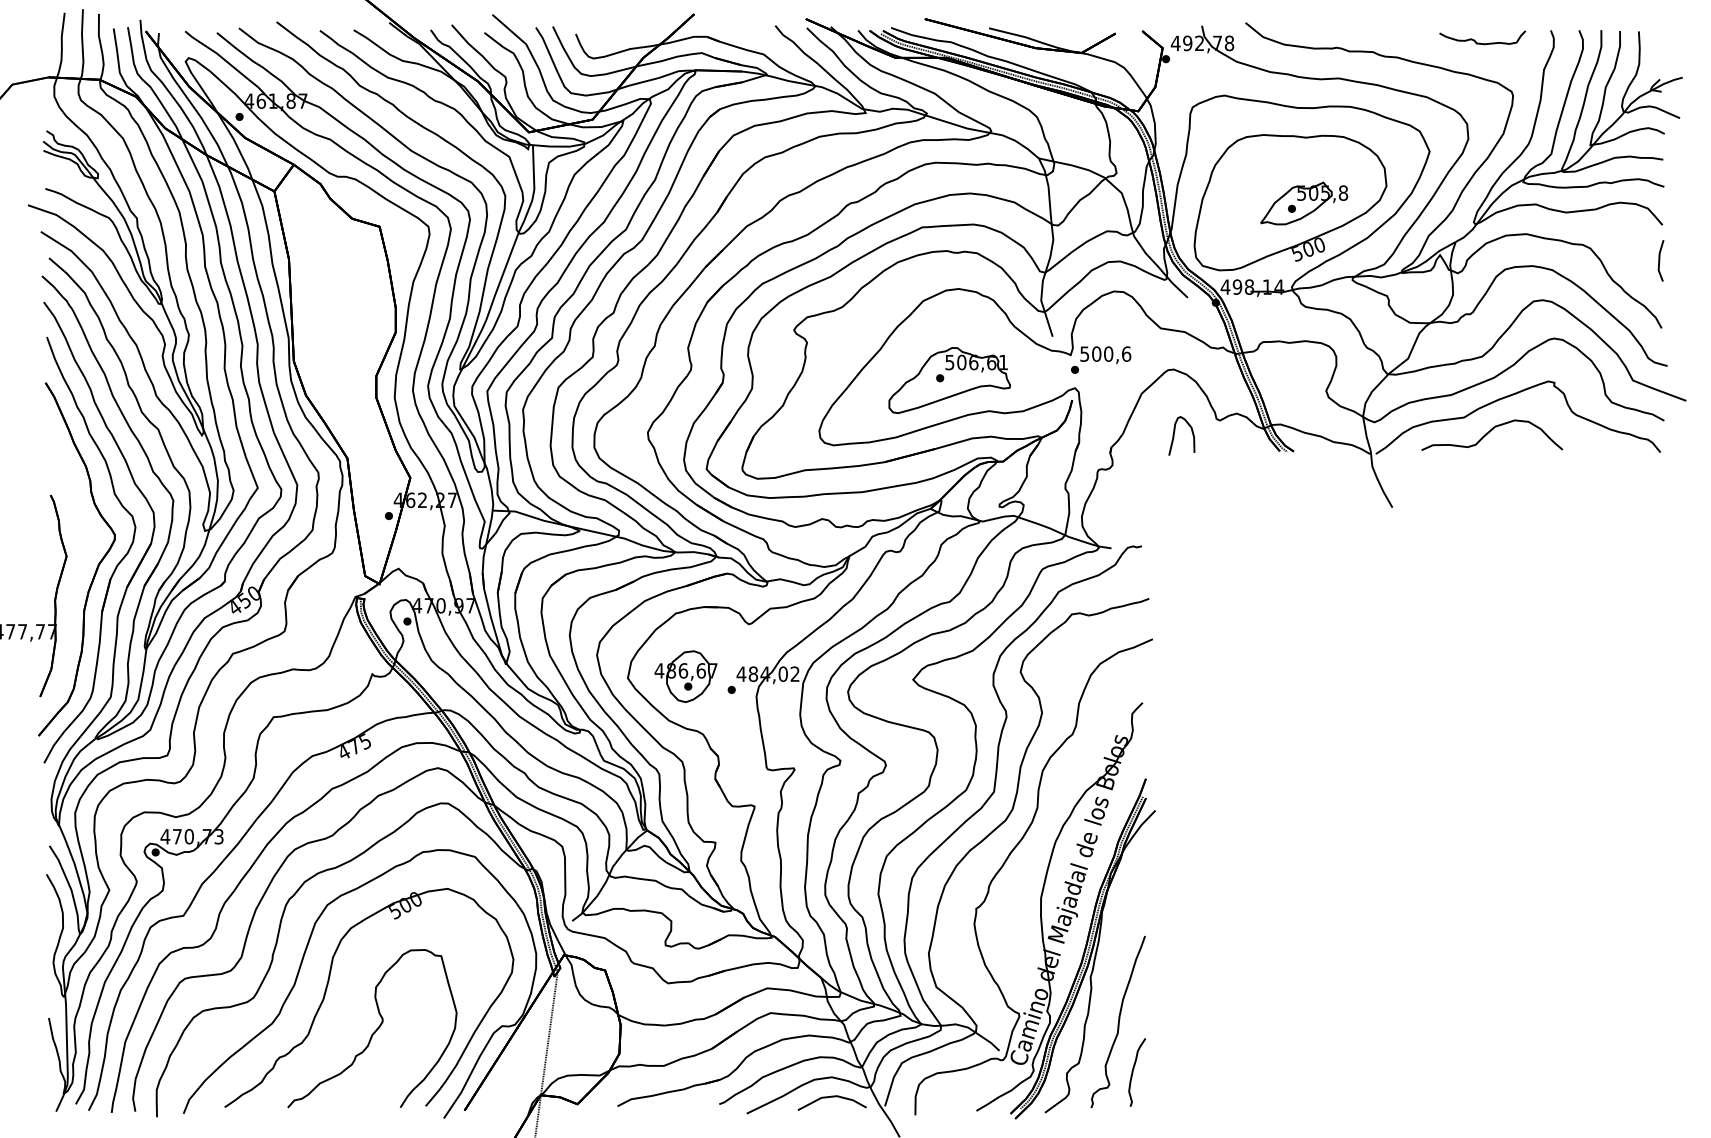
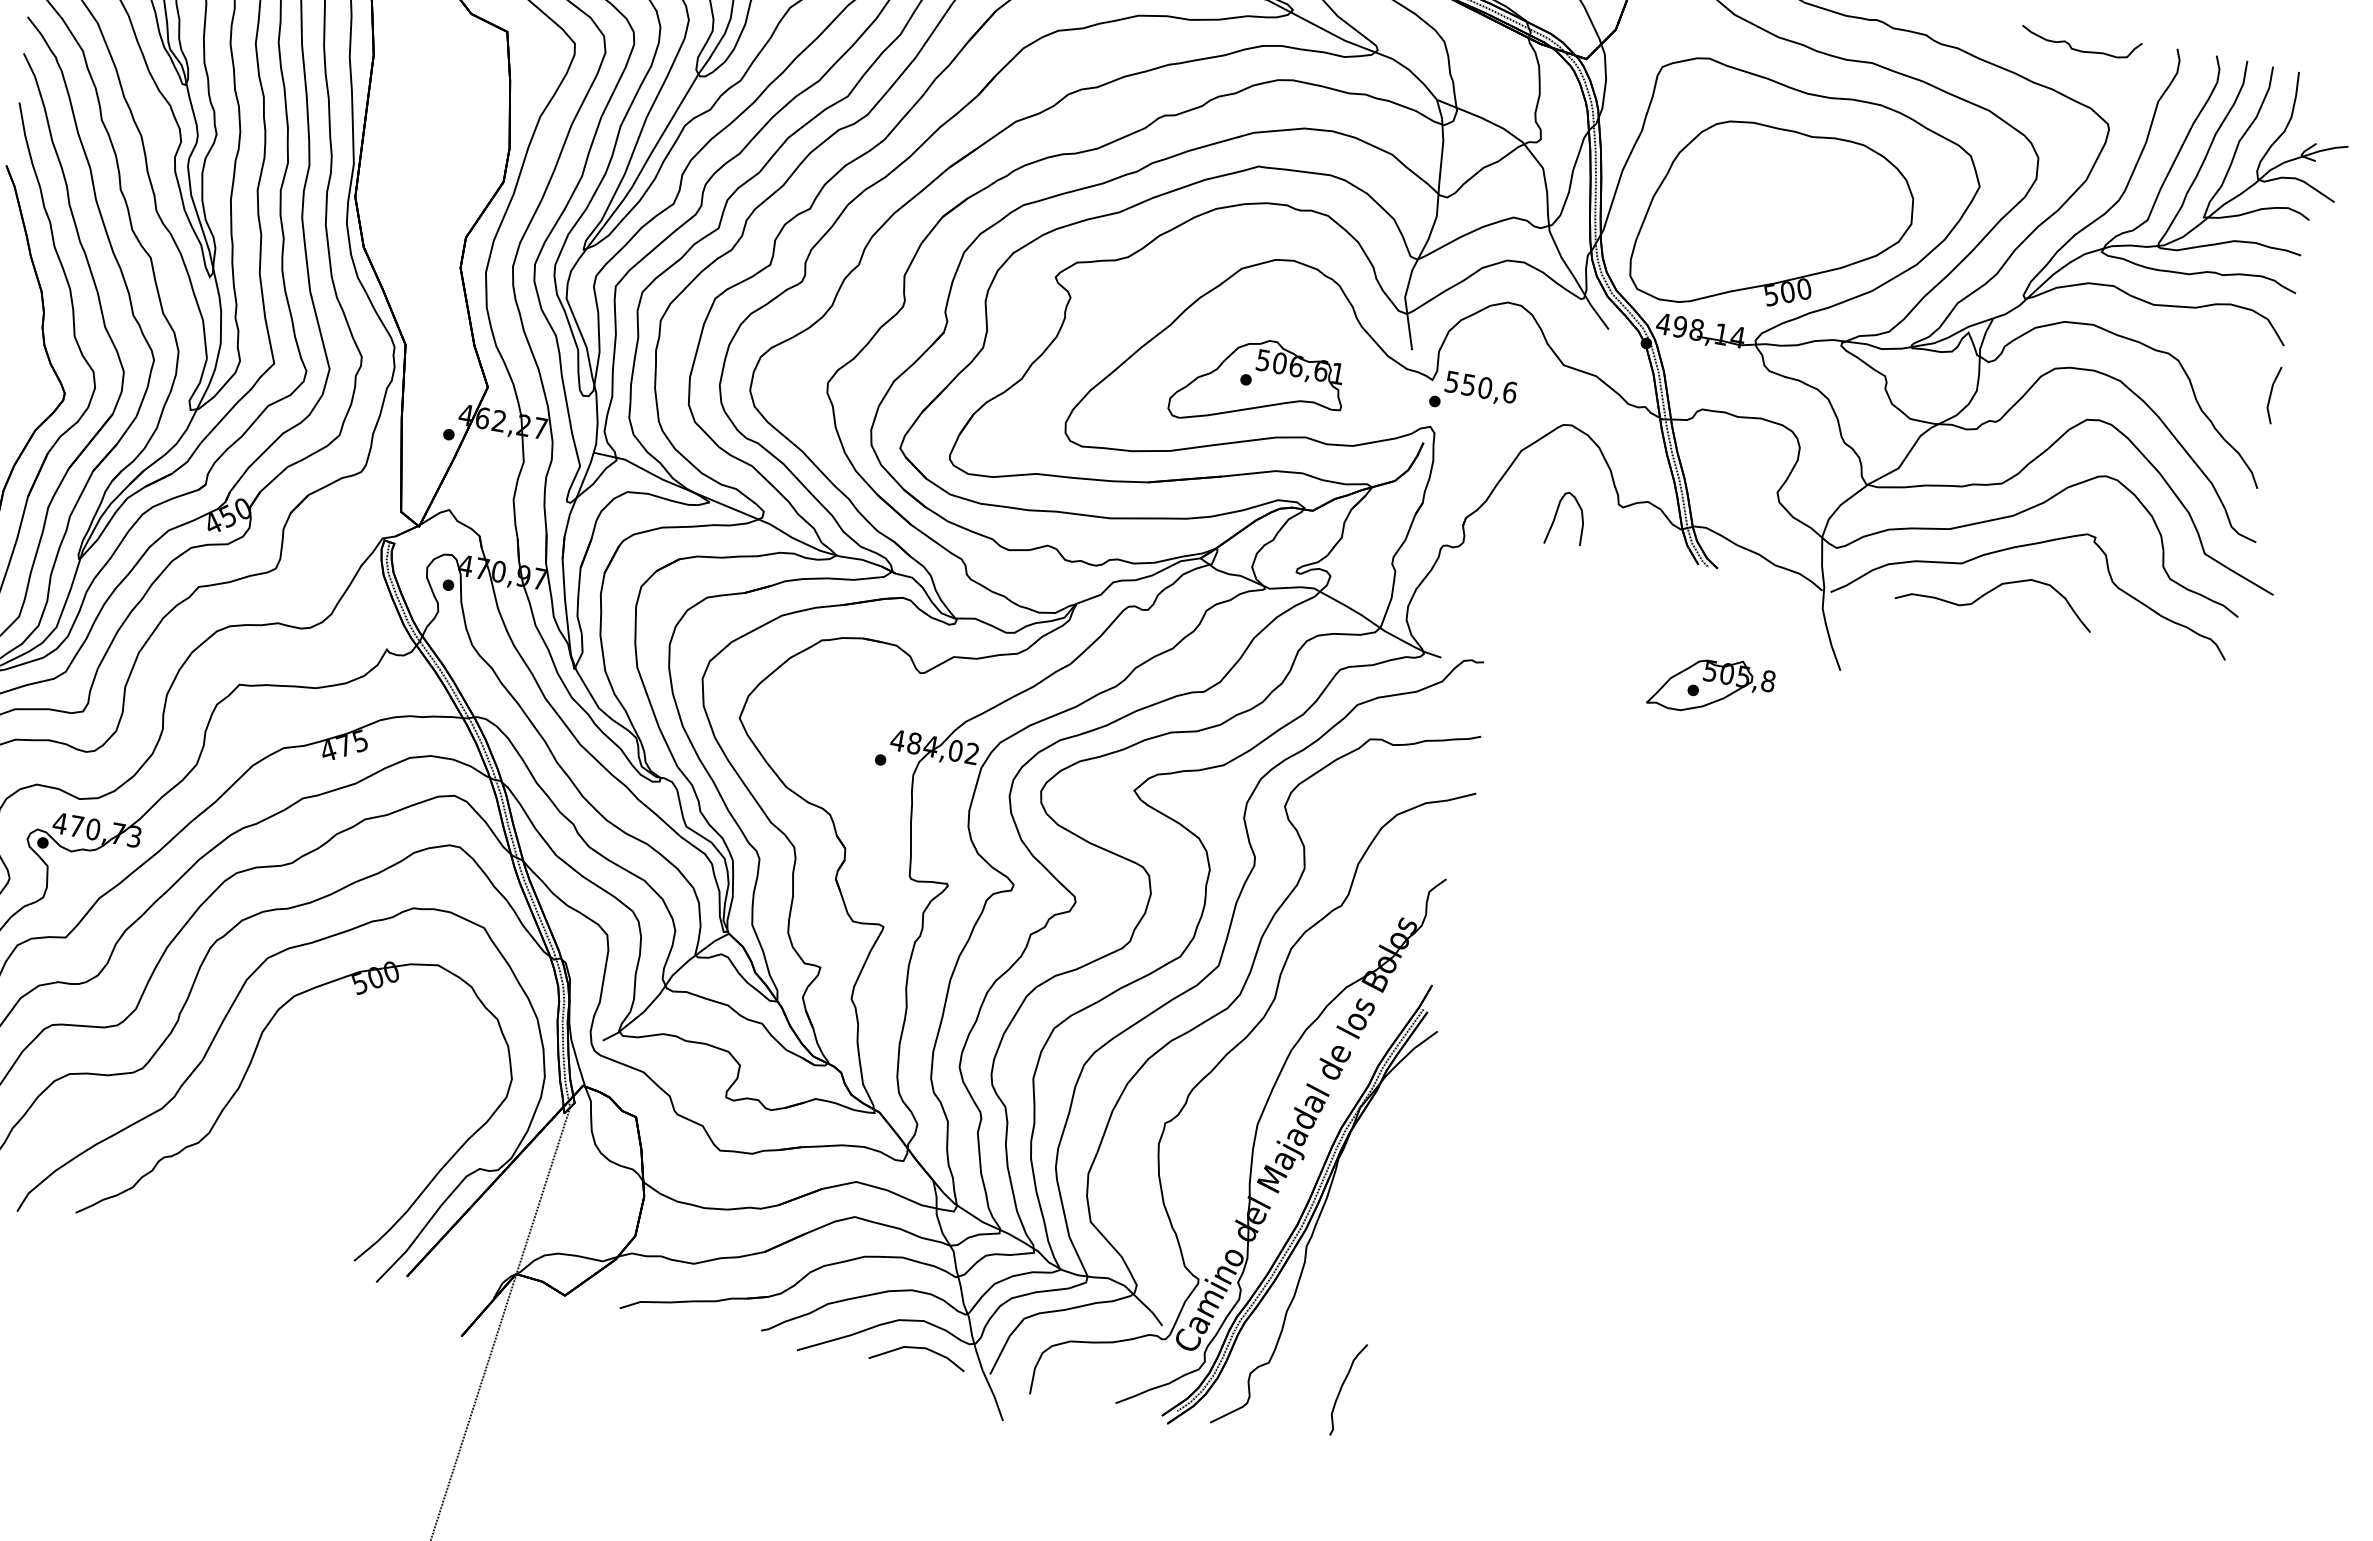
part: (1304, 203) -> (1711, 686), moved
text: (1096, 353) -> (1468, 384), 500,6 -> 550,6
part: (685, 676) -> (819, 729), removed
curve: (1118, 1021) -> (1334, 1314), removed
curve: (375, 1029) -> (303, 1142), removed

